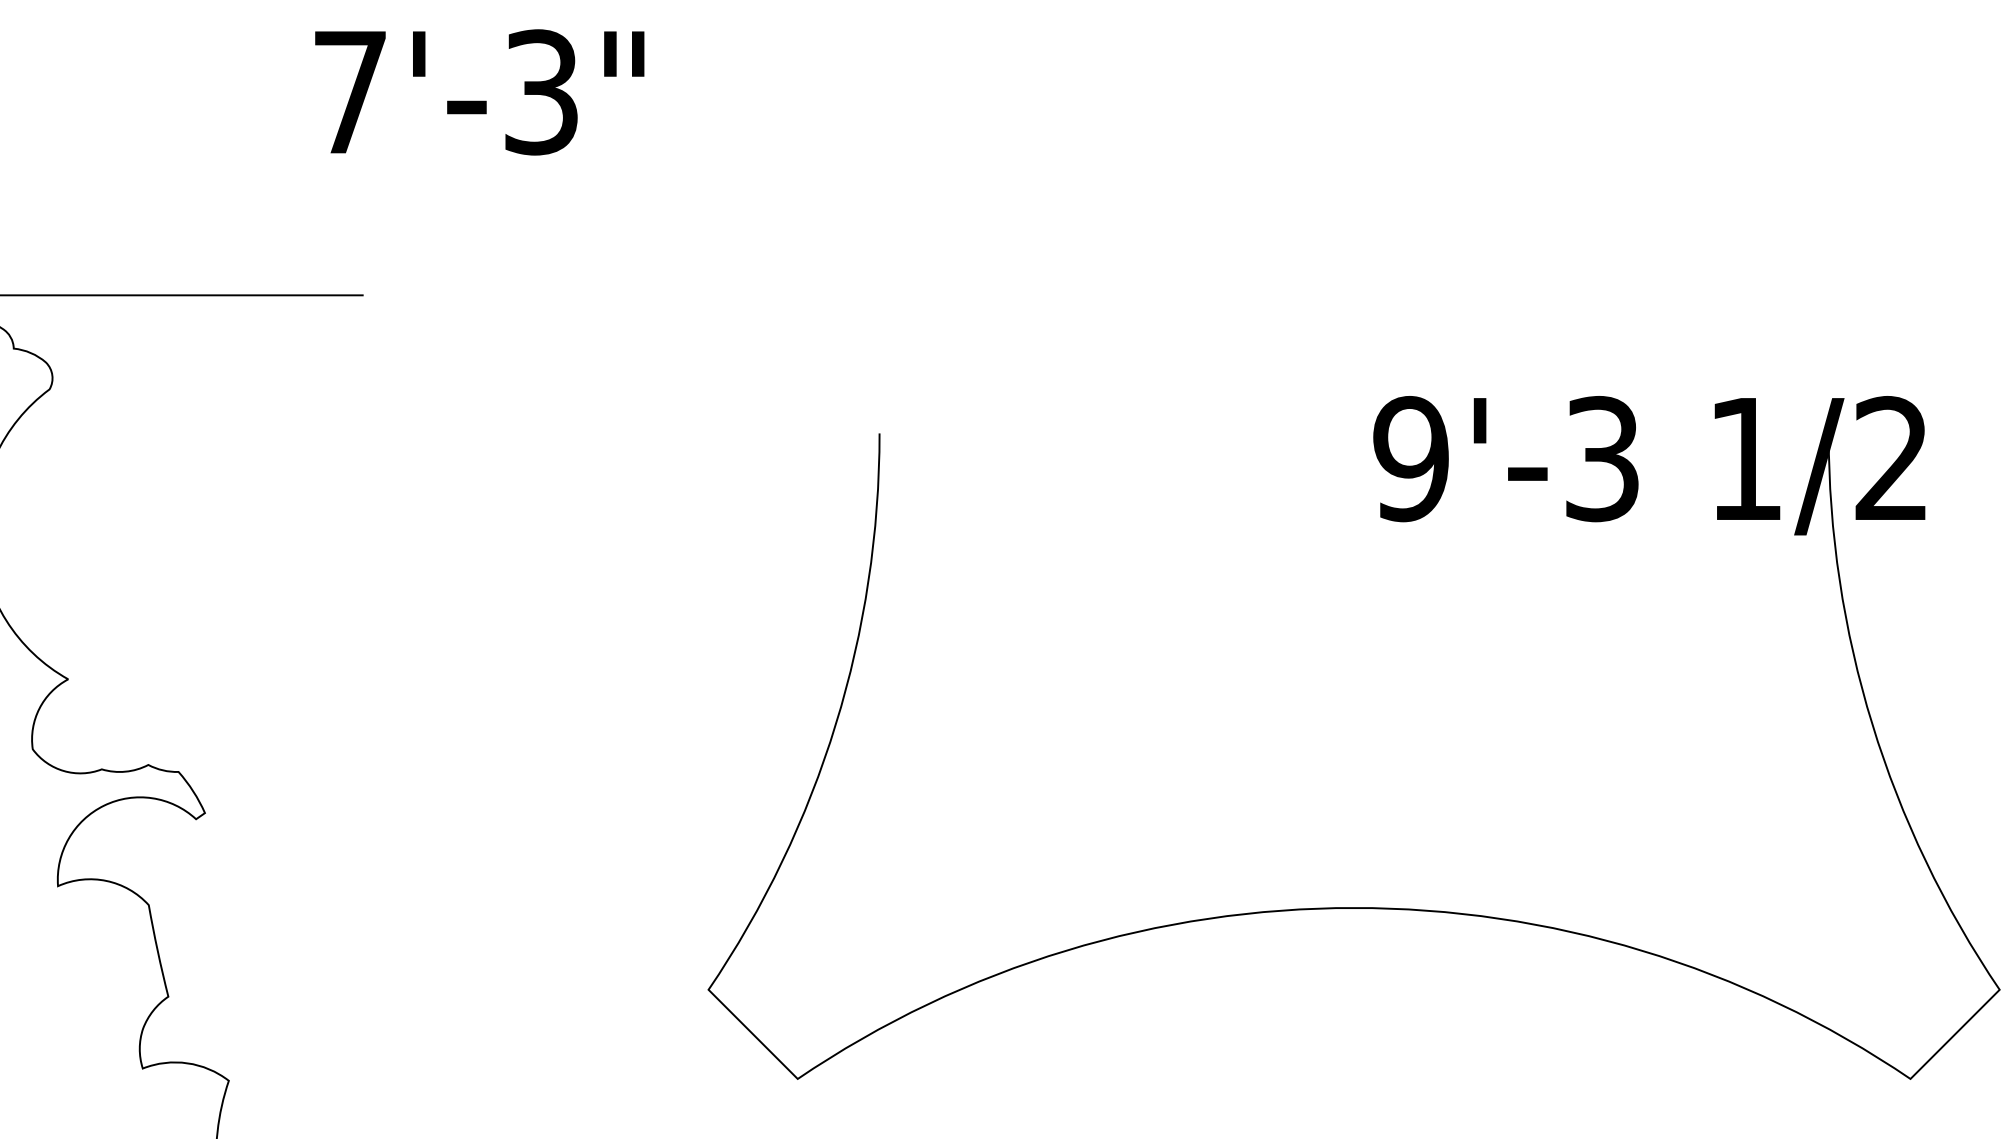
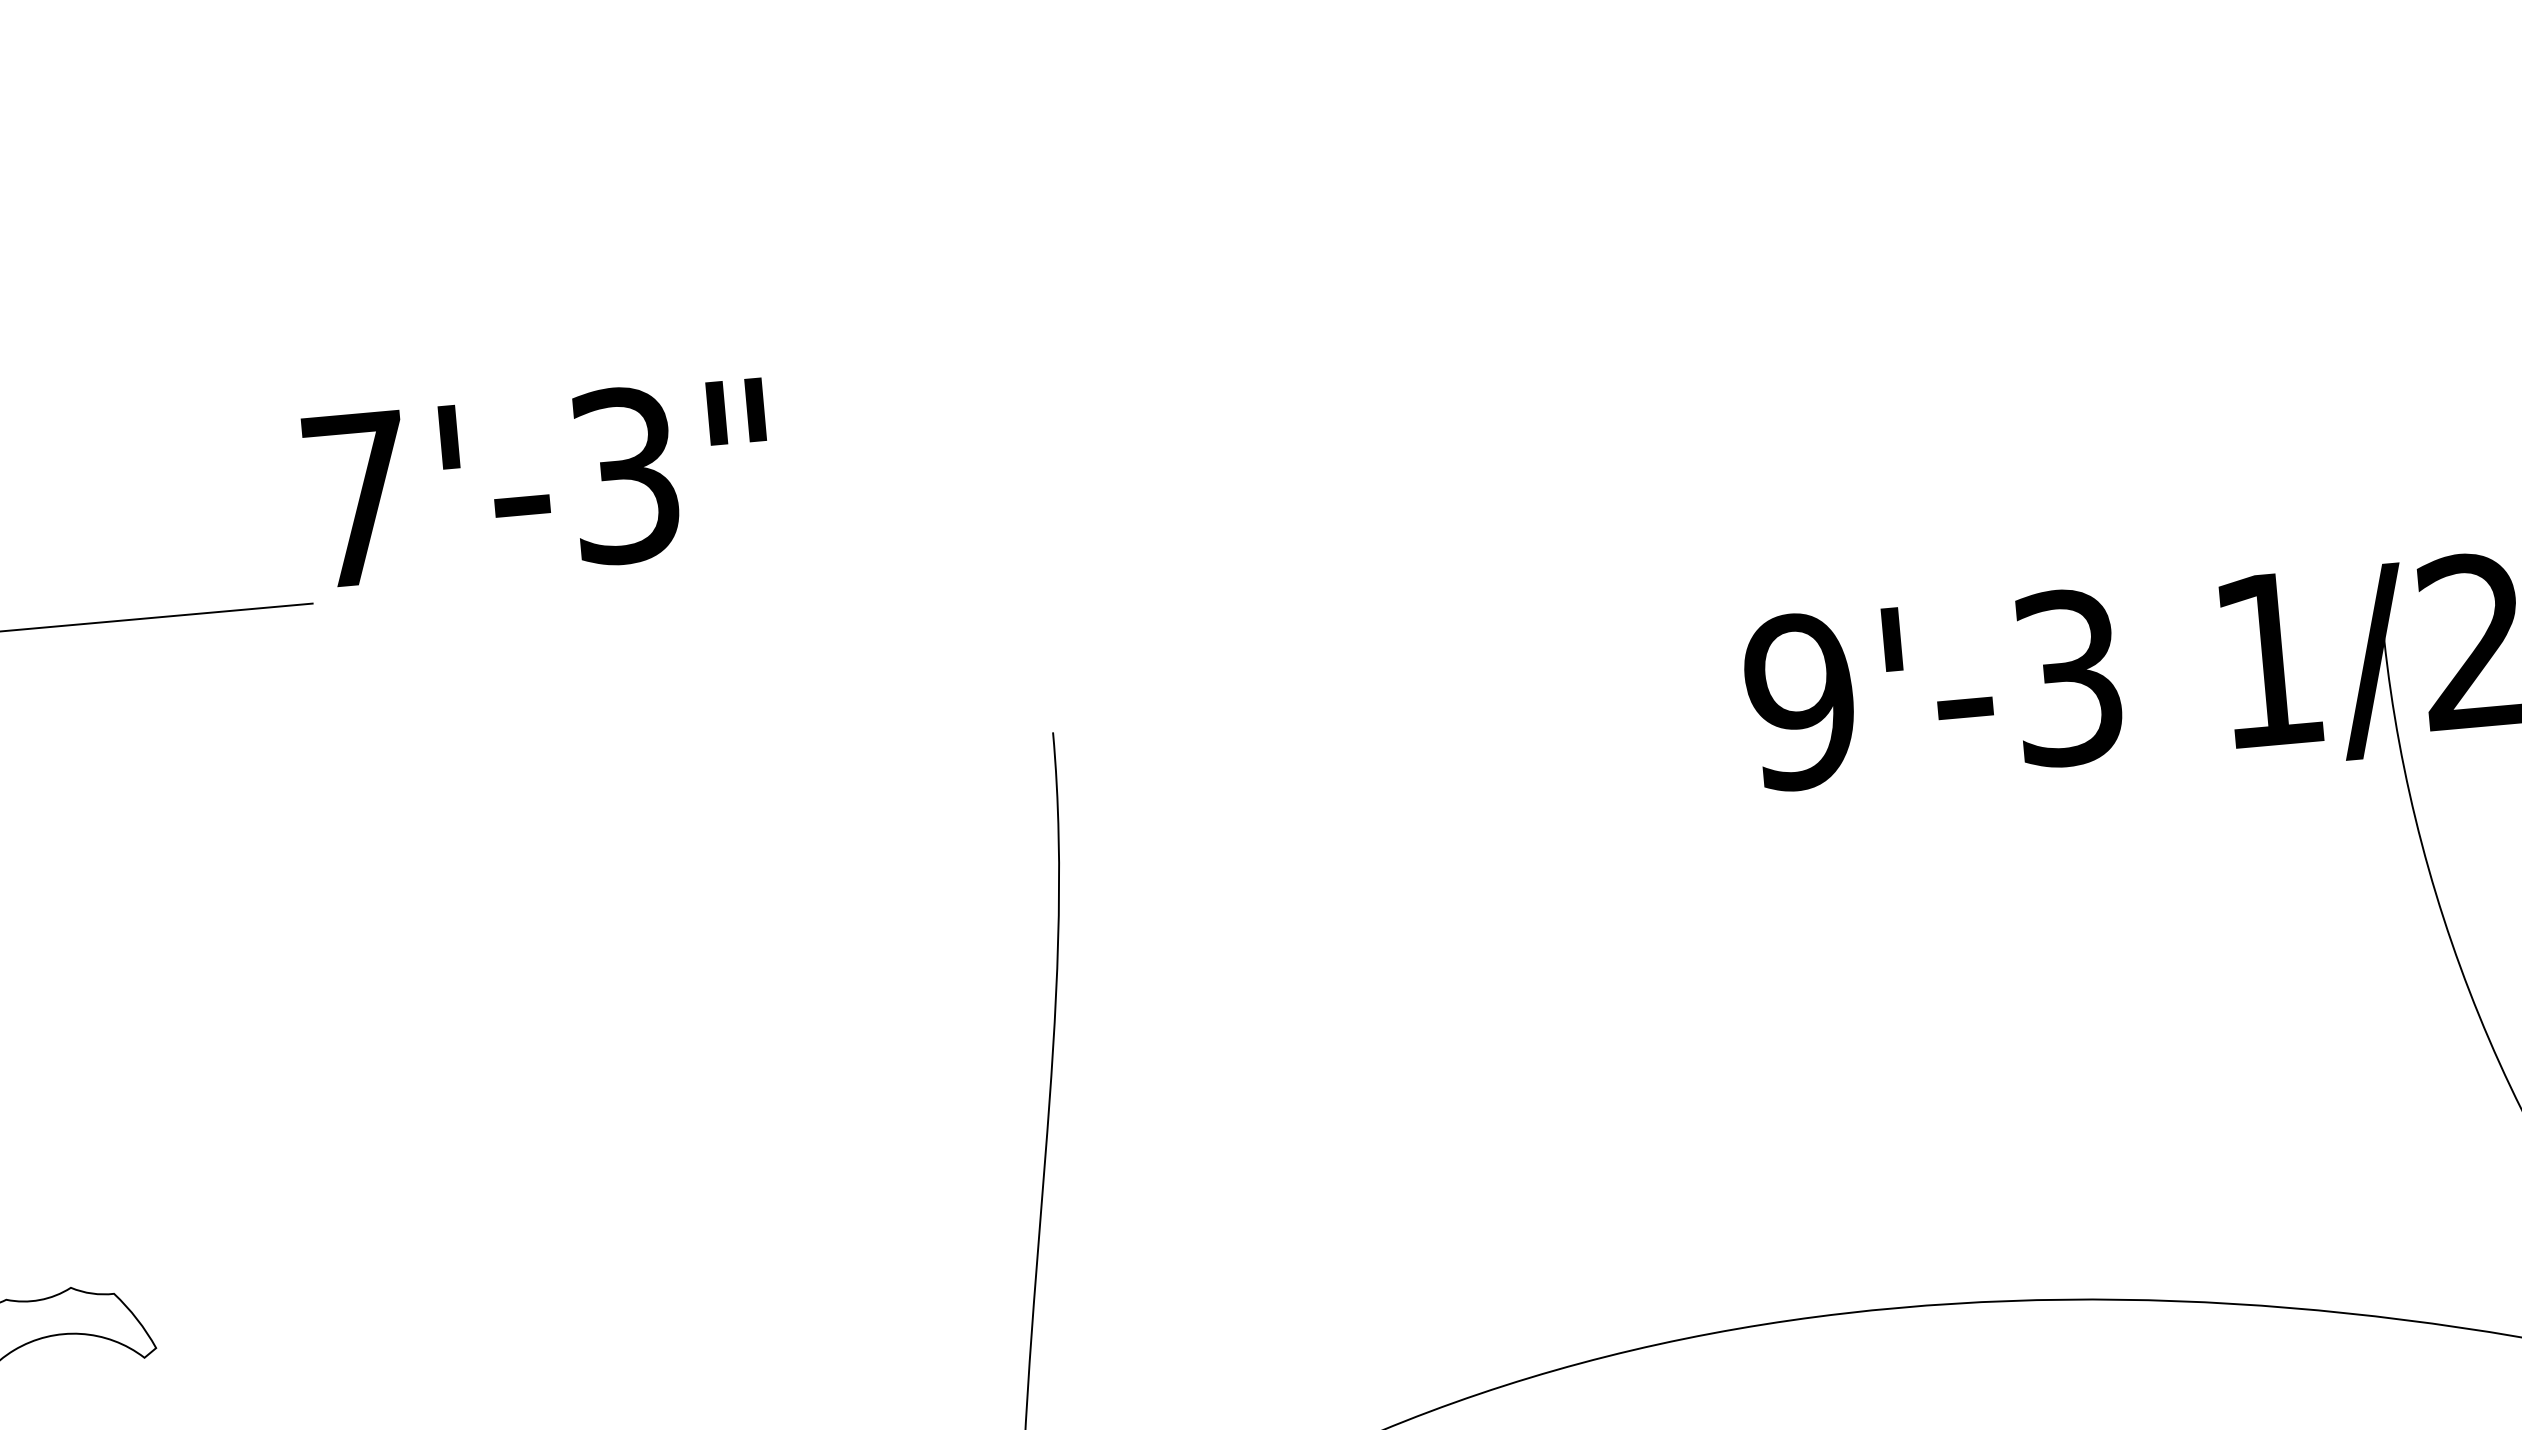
text: (479, 92) -> (538, 483), moved

